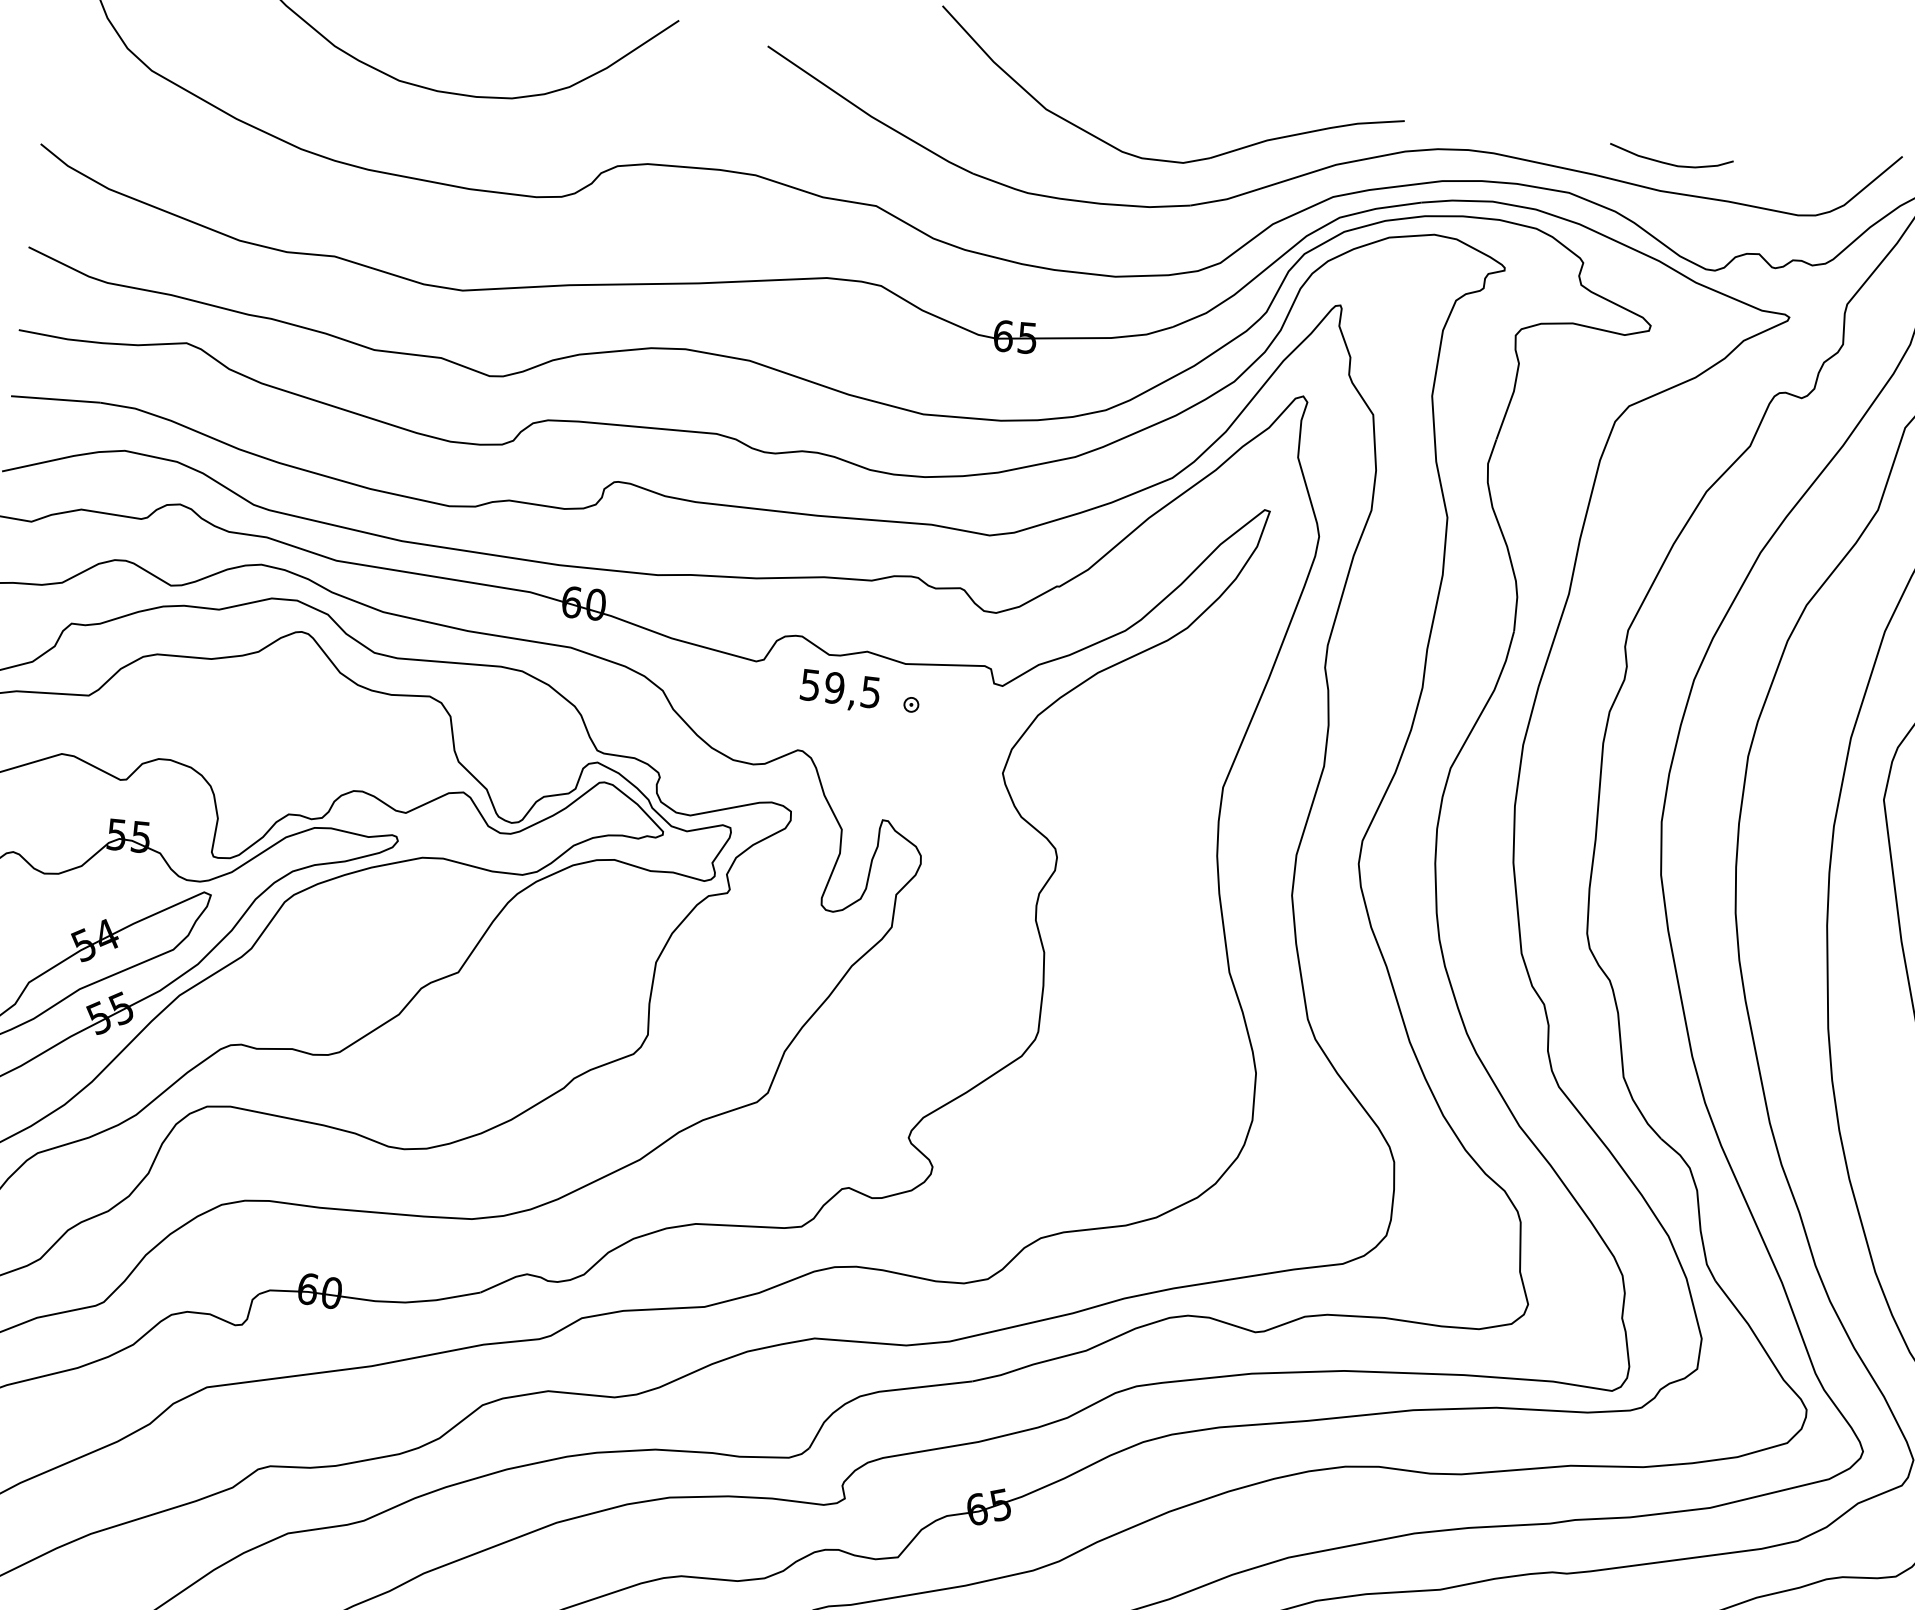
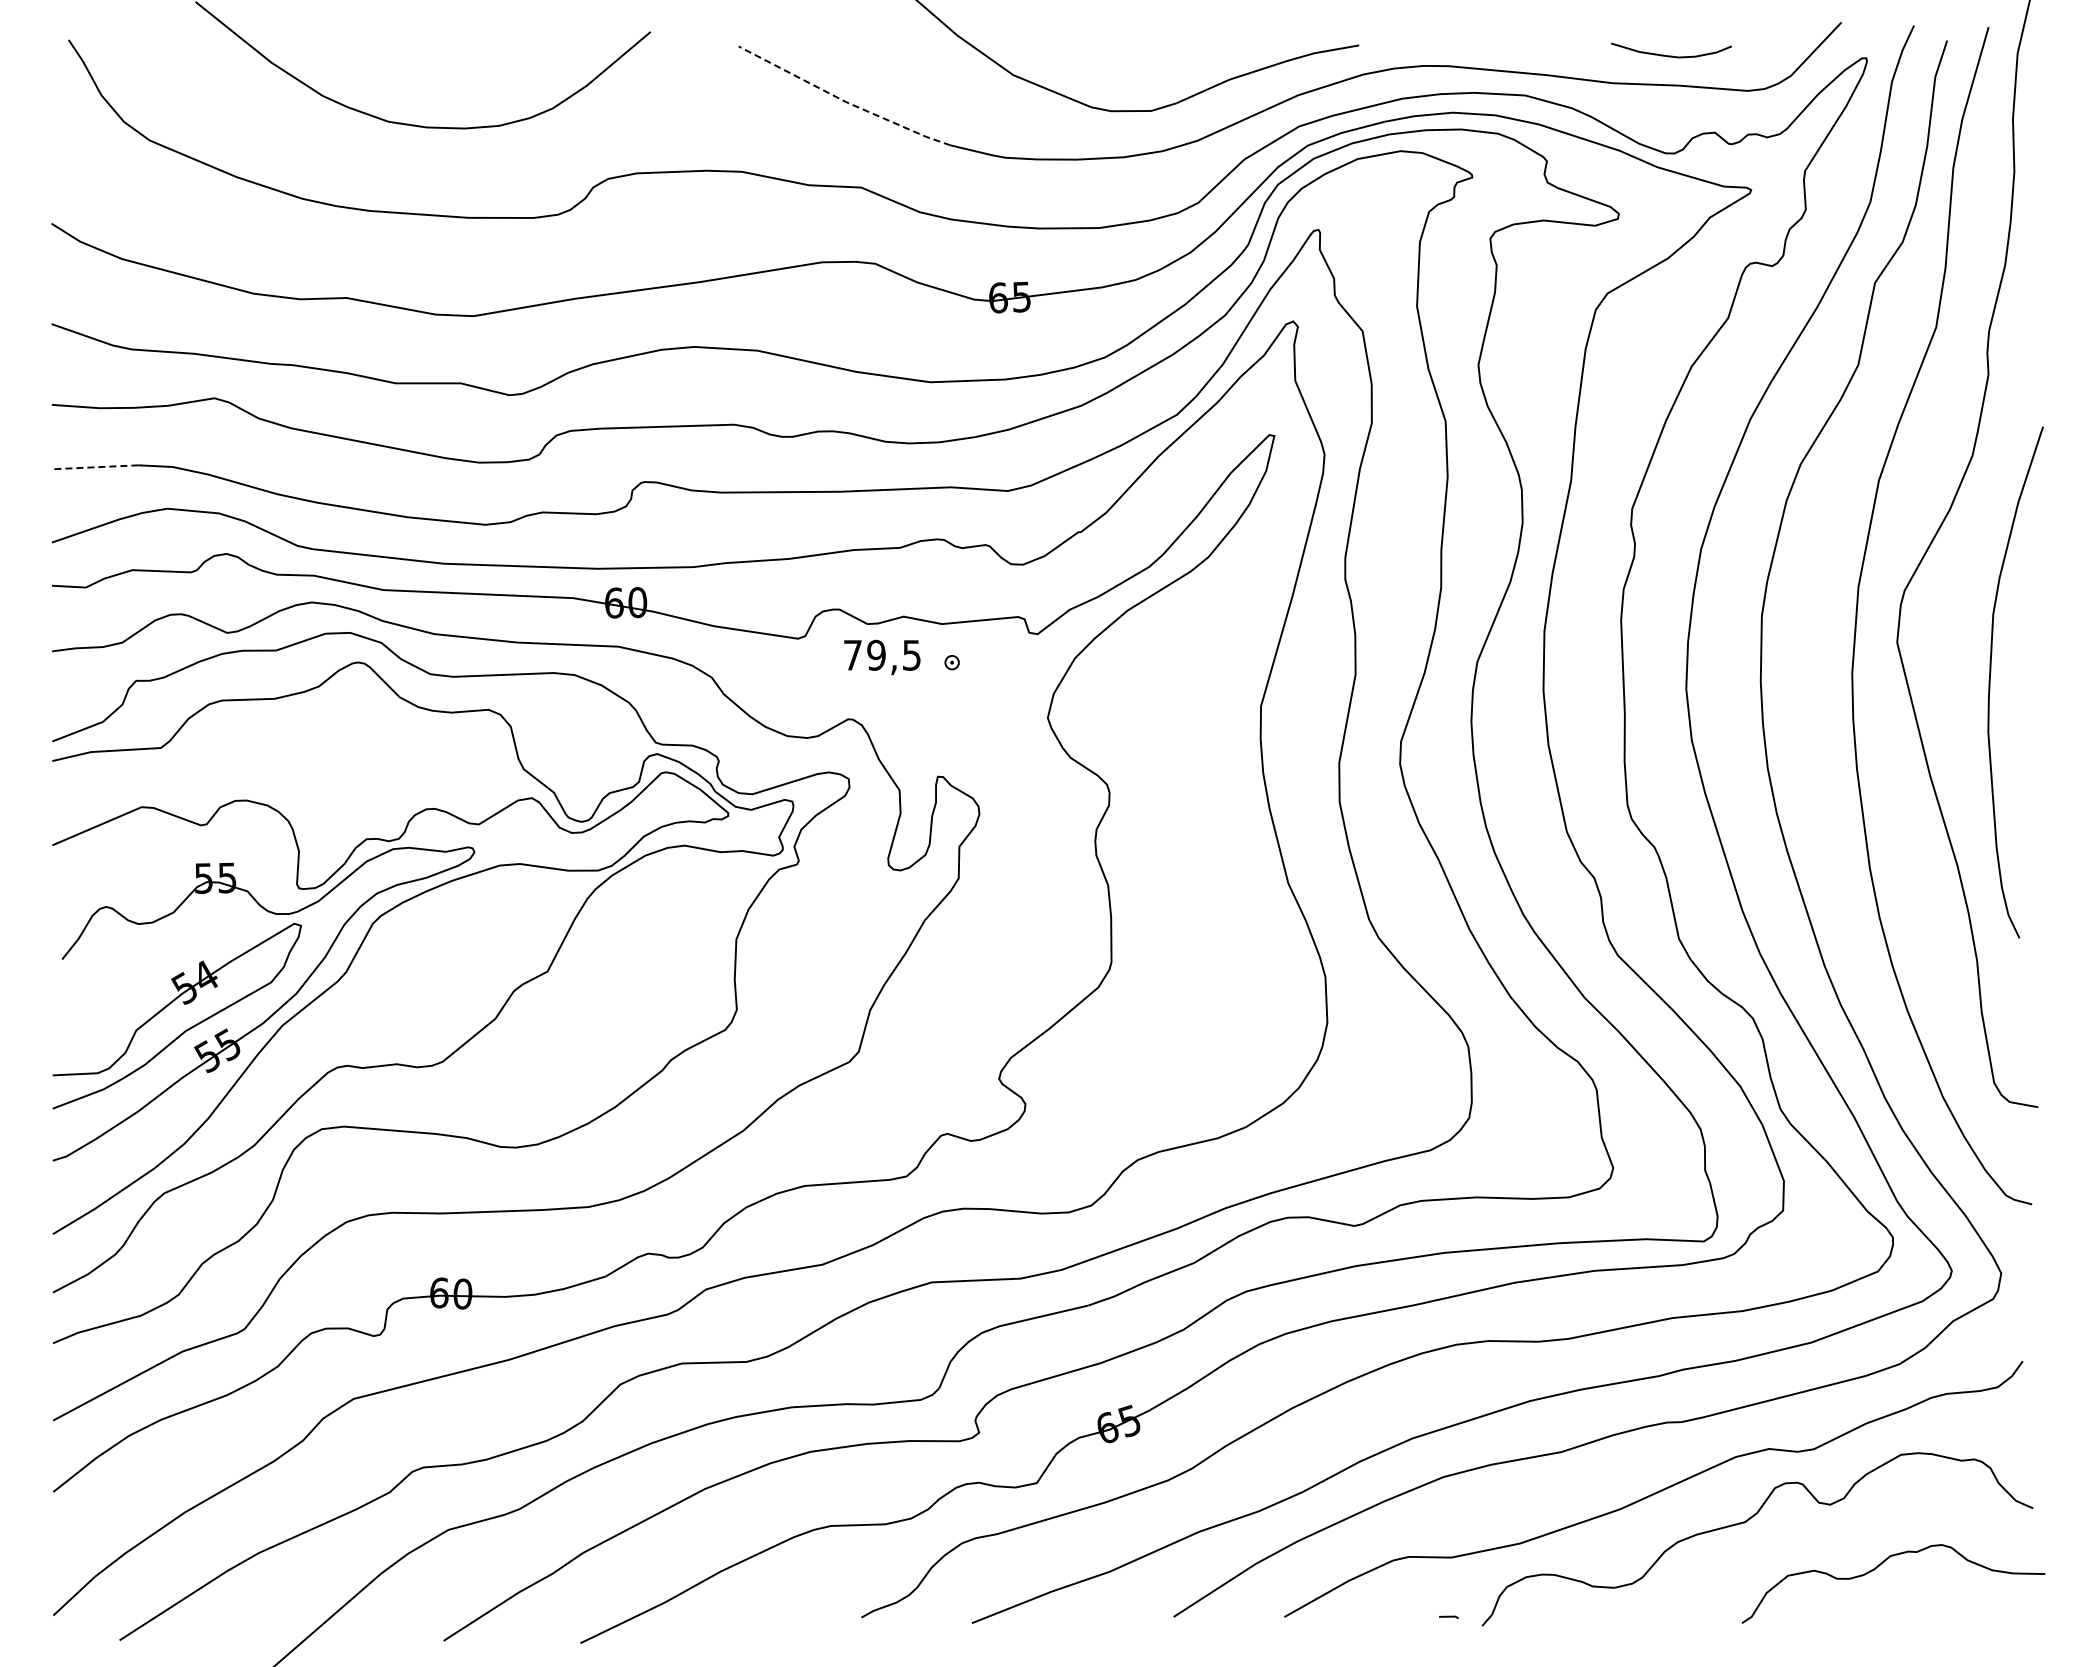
line: (867, 114) -> (842, 100), solid -> dashed
curve: (1670, 163) -> (1671, 55), moved
line: (54, 399) -> (94, 467), solid -> dashed
text: (809, 685) -> (852, 655), 59,5 -> 79,5

